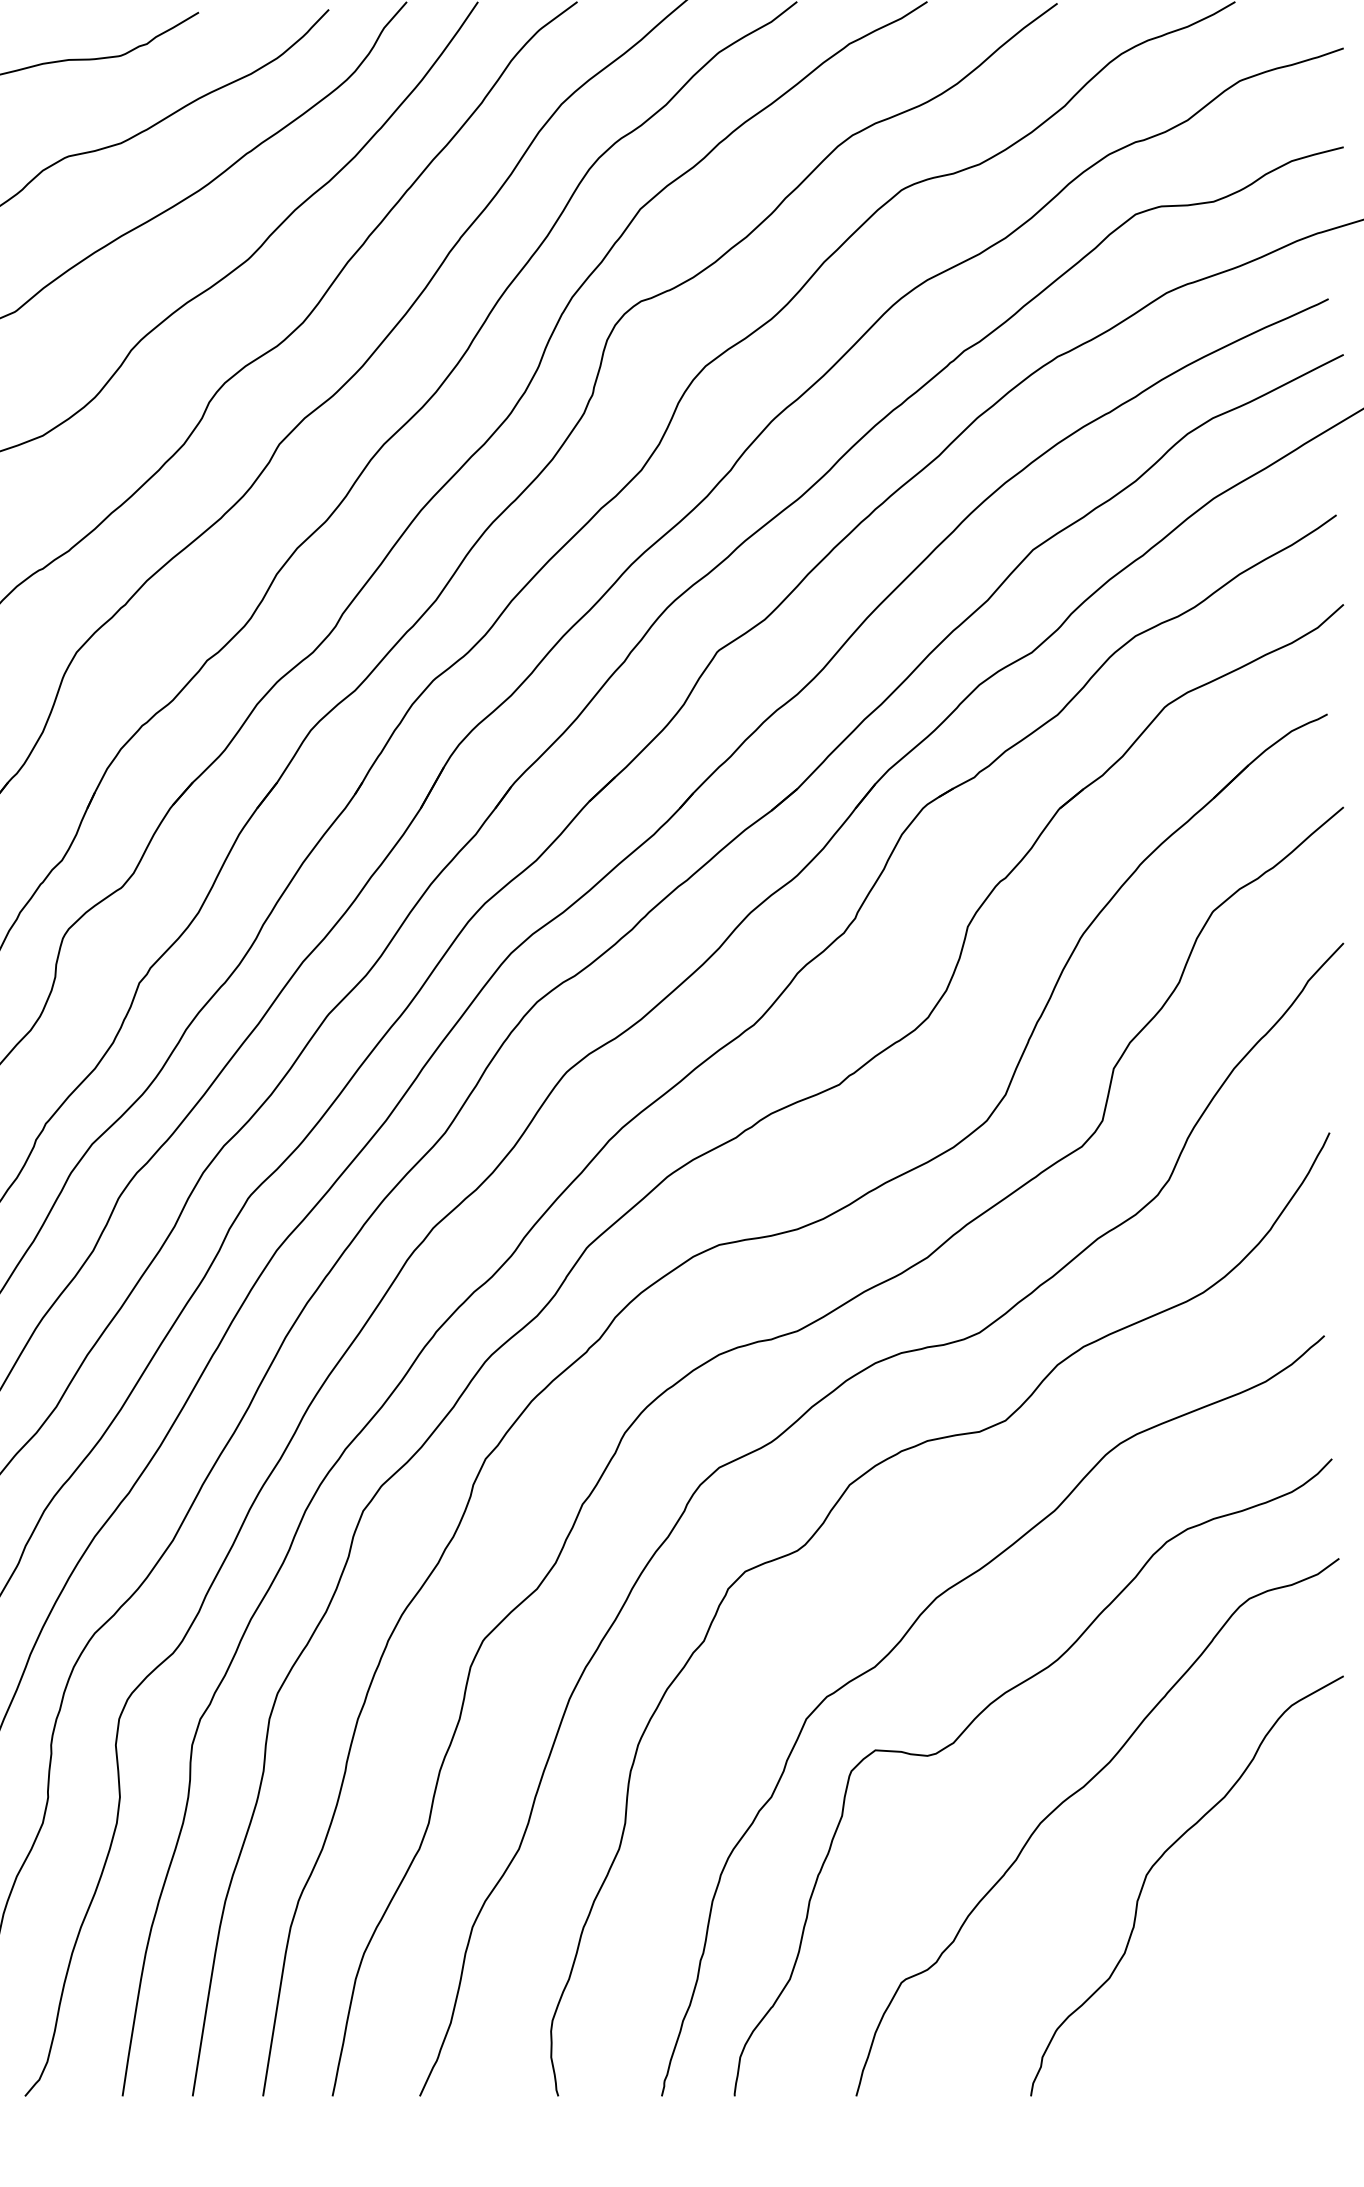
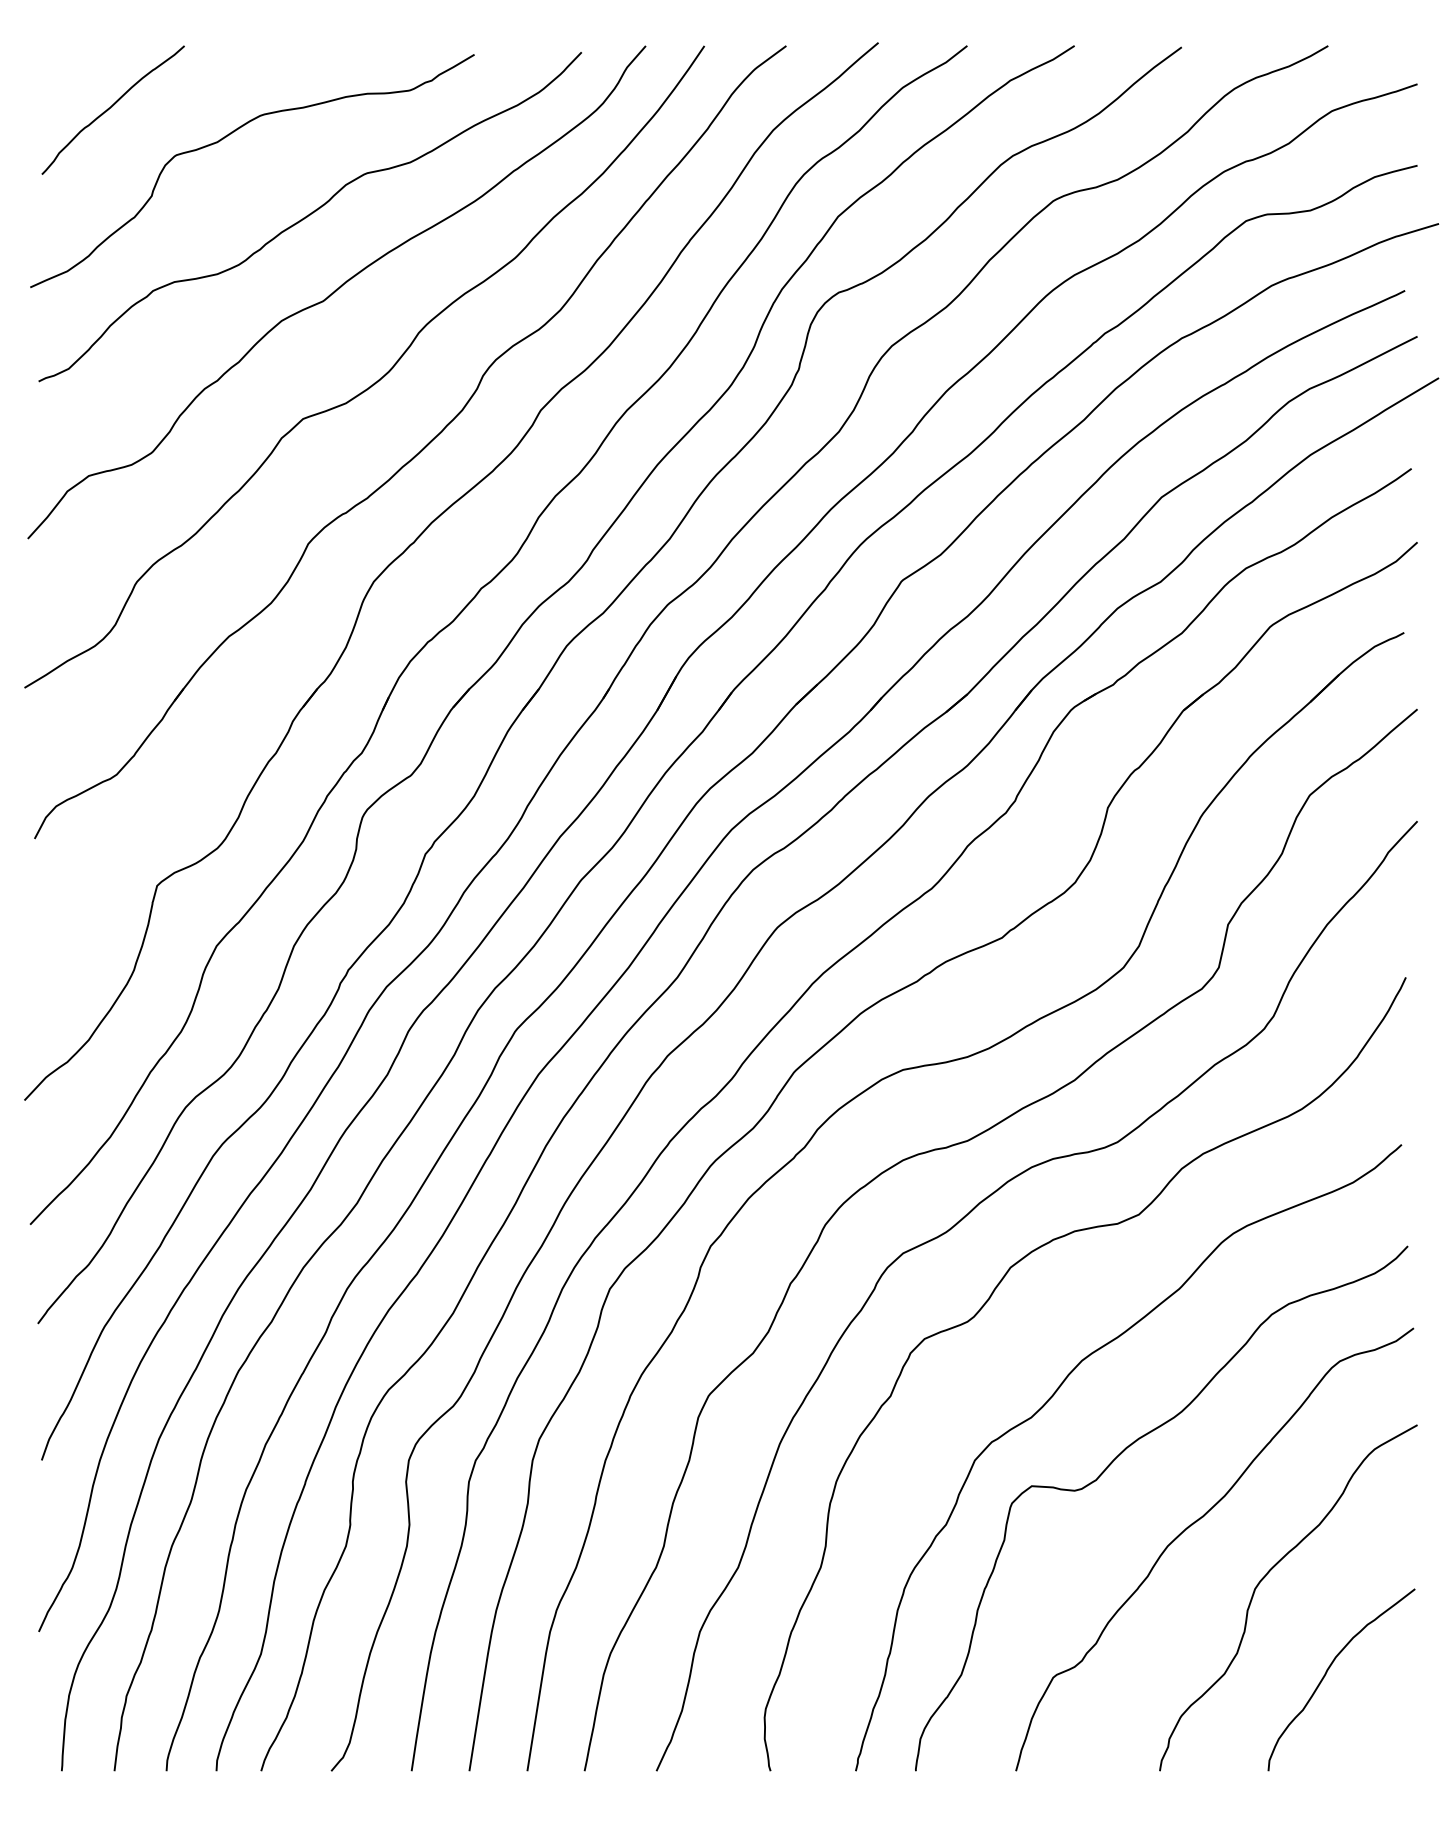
curve: (1234, 1976) -> (1327, 1672), added

